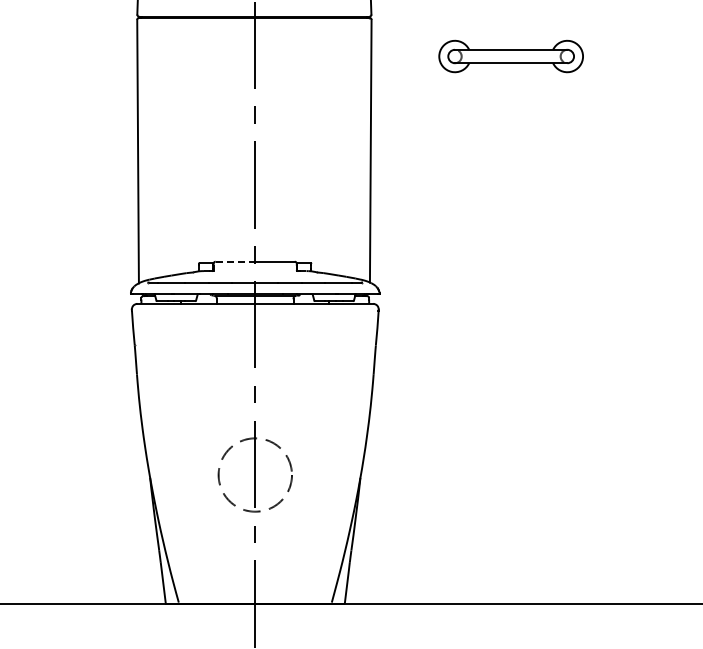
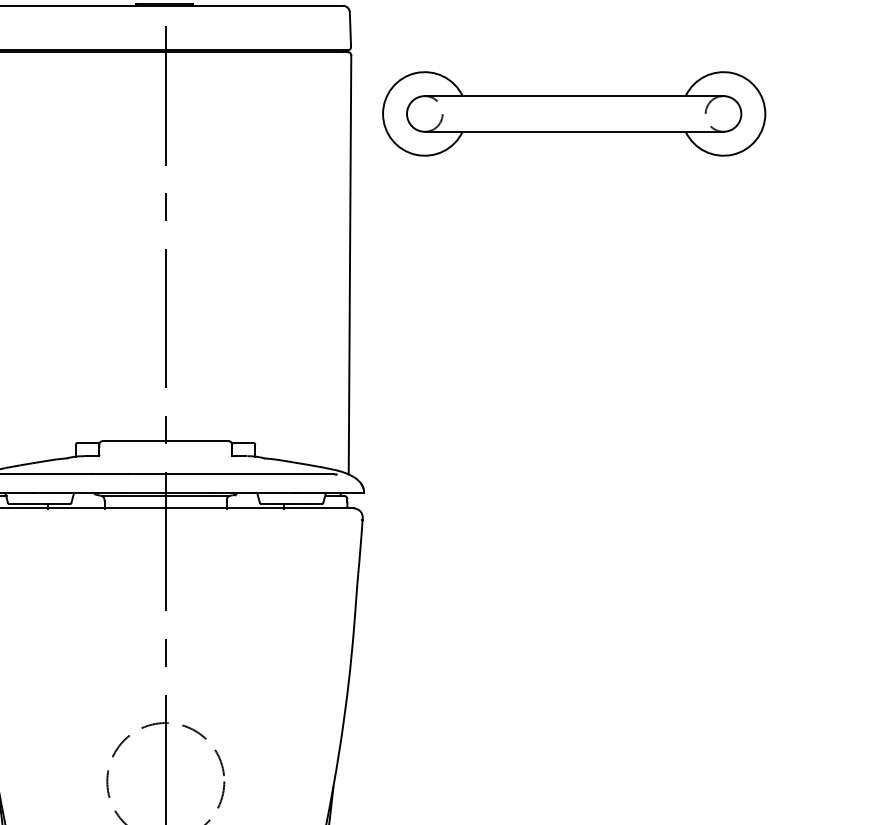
part: (510, 56) -> (572, 113), size x1.67
line: (235, 261) -> (134, 440), dashed -> solid

